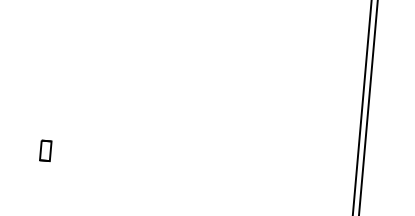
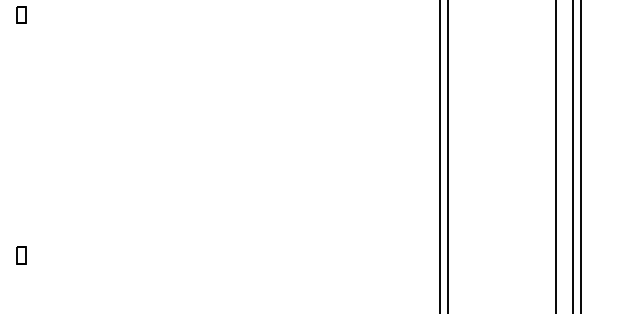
part: (45, 151) -> (21, 255), size x0.62

